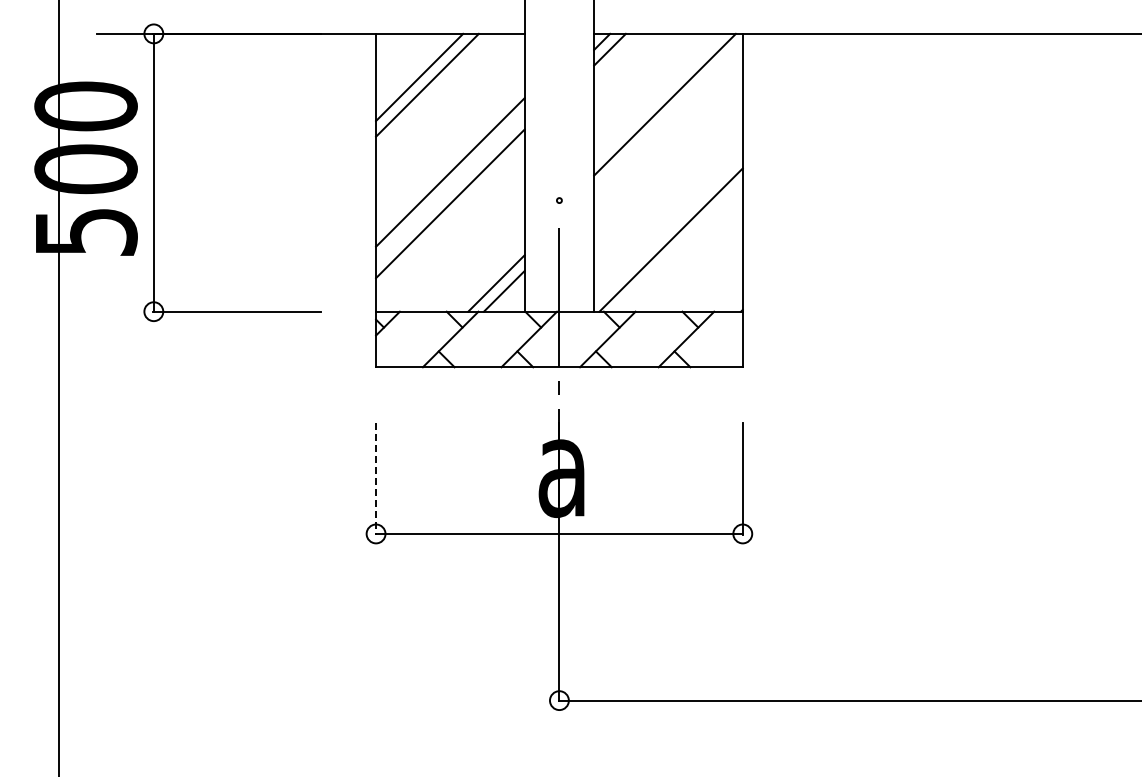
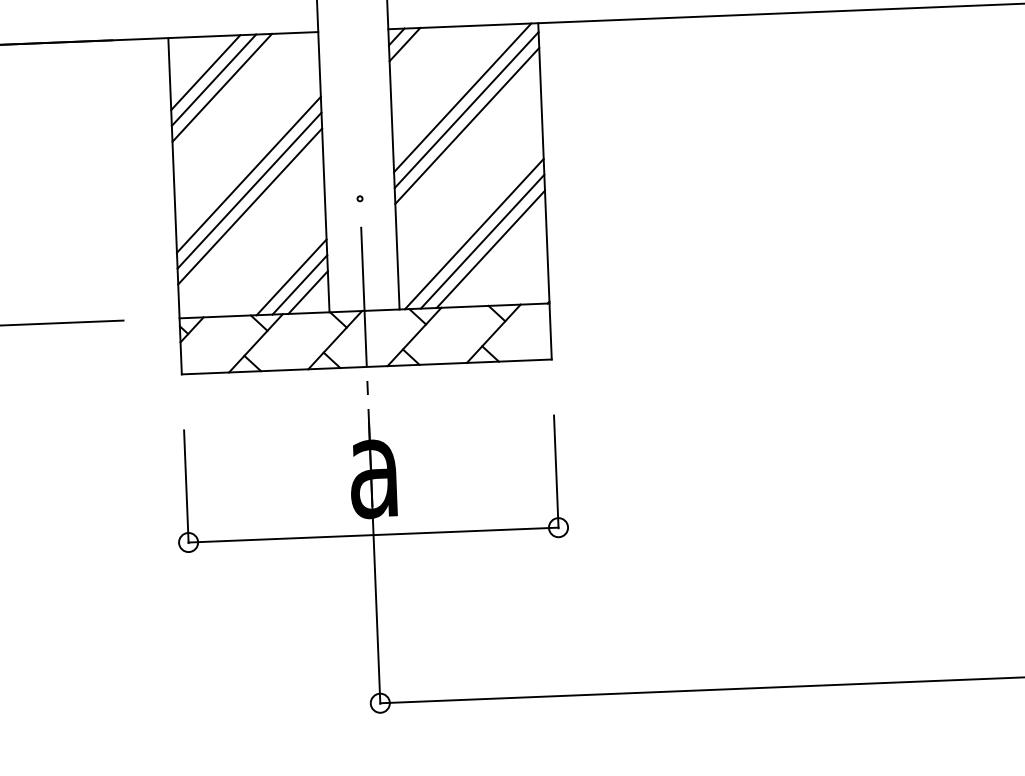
line: (411, 69) -> (205, 72), added
line: (668, 116) -> (466, 109), added
line: (668, 132) -> (467, 125), added
line: (450, 187) -> (249, 190), added
line: (678, 247) -> (482, 241), added
line: (686, 255) -> (490, 249), added
line: (488, 275) -> (291, 277), added
line: (376, 478) -> (186, 486), dashed -> solid

